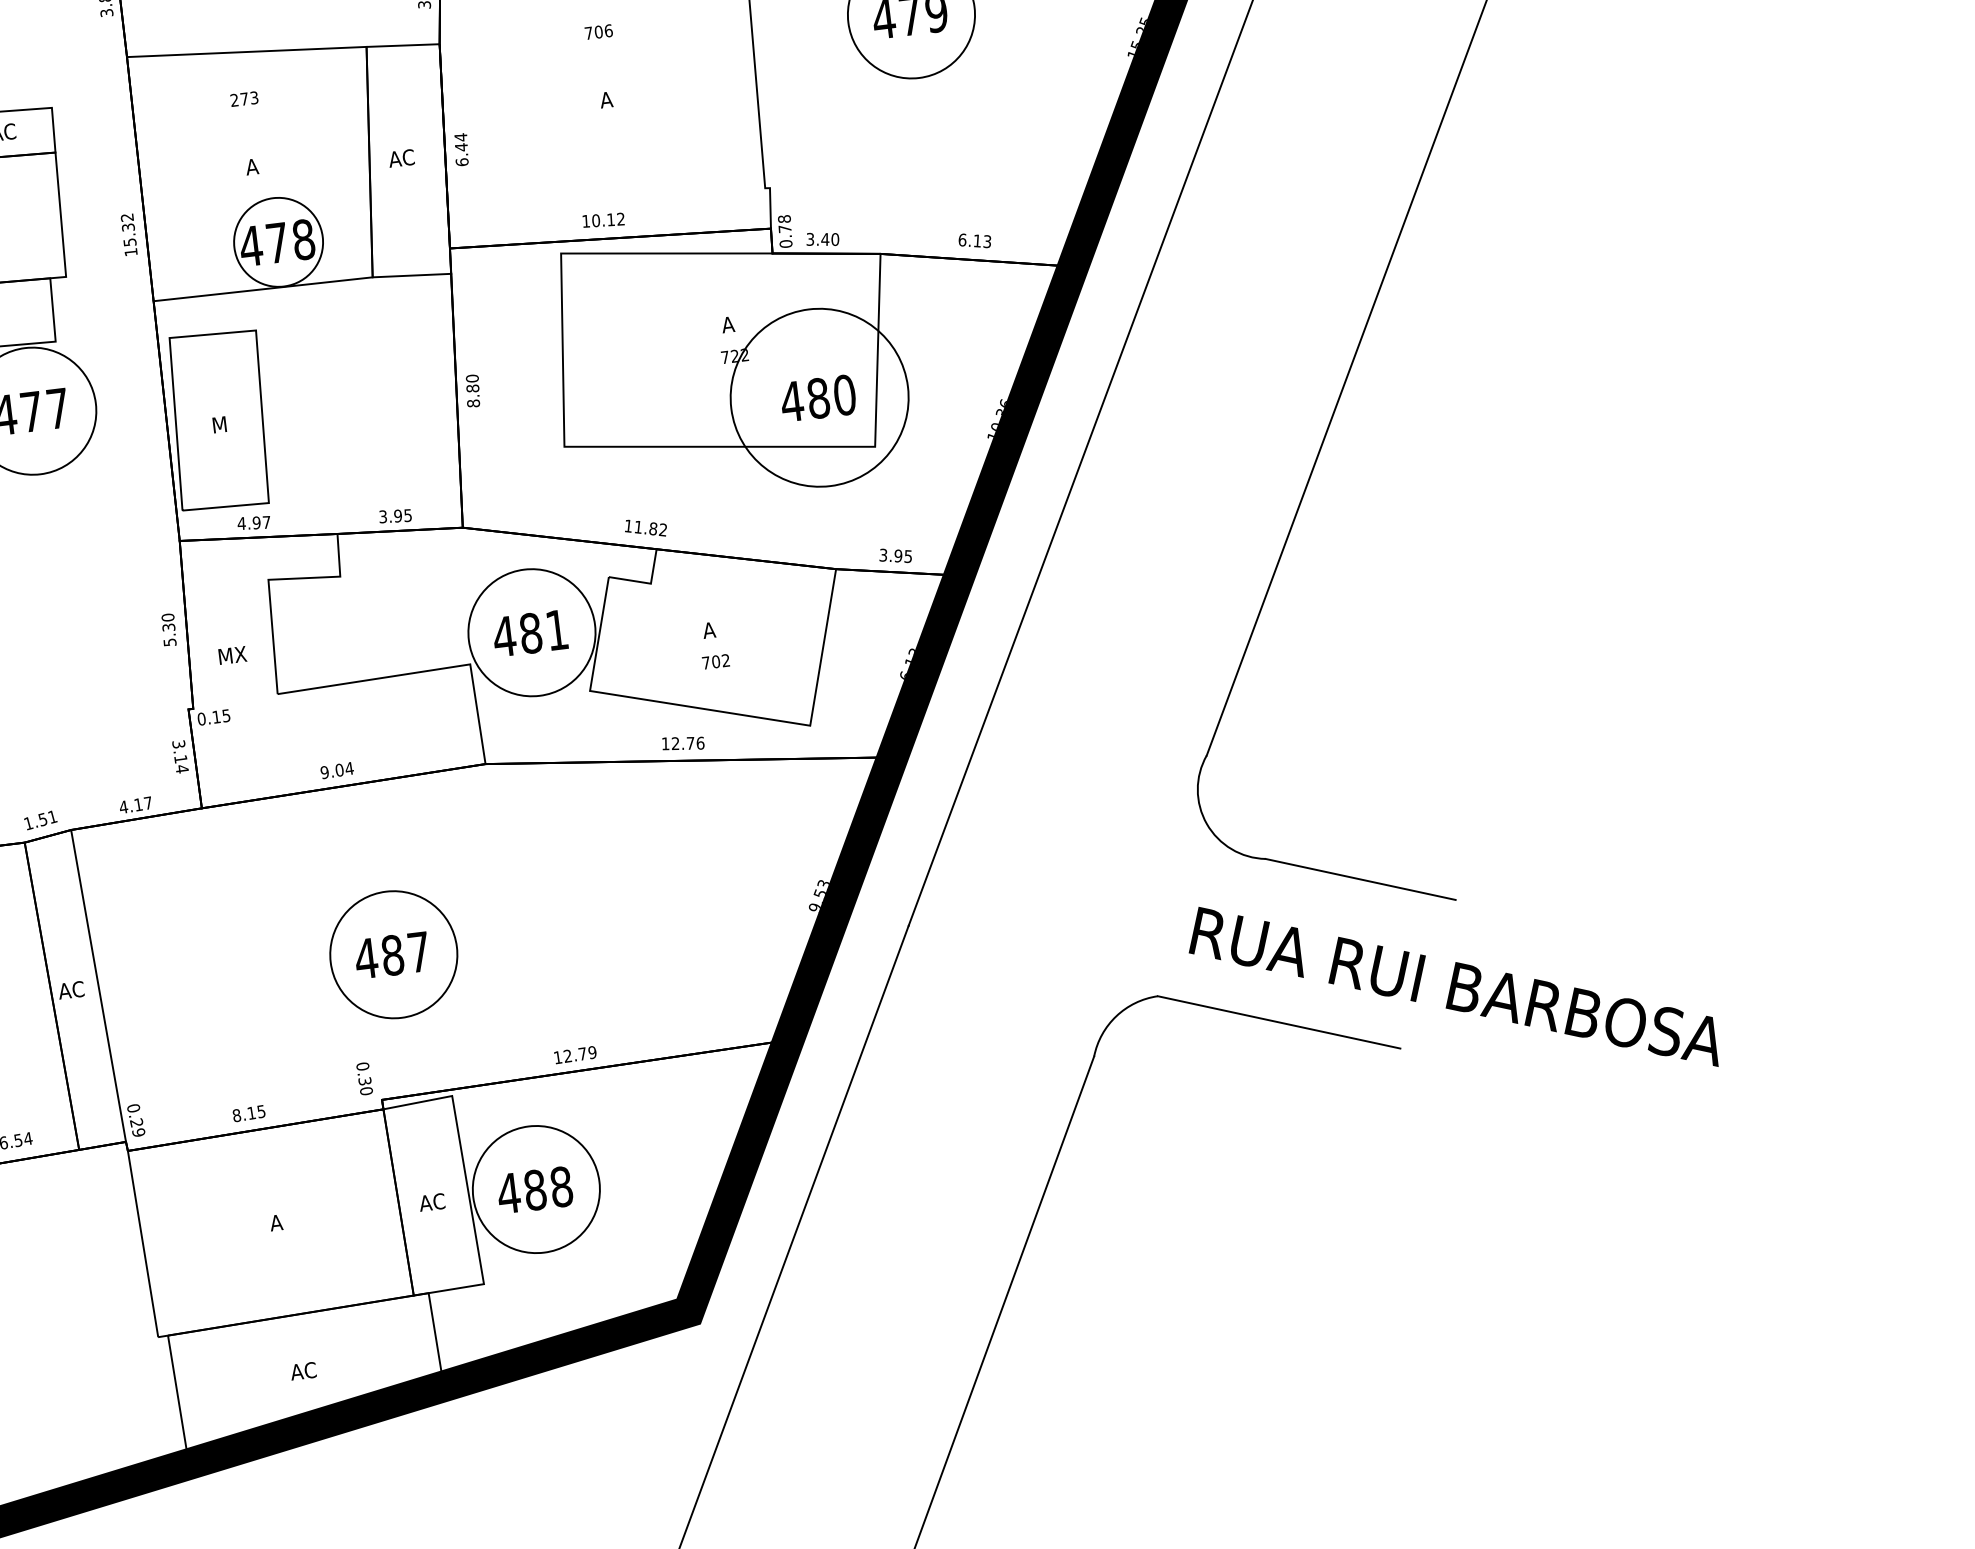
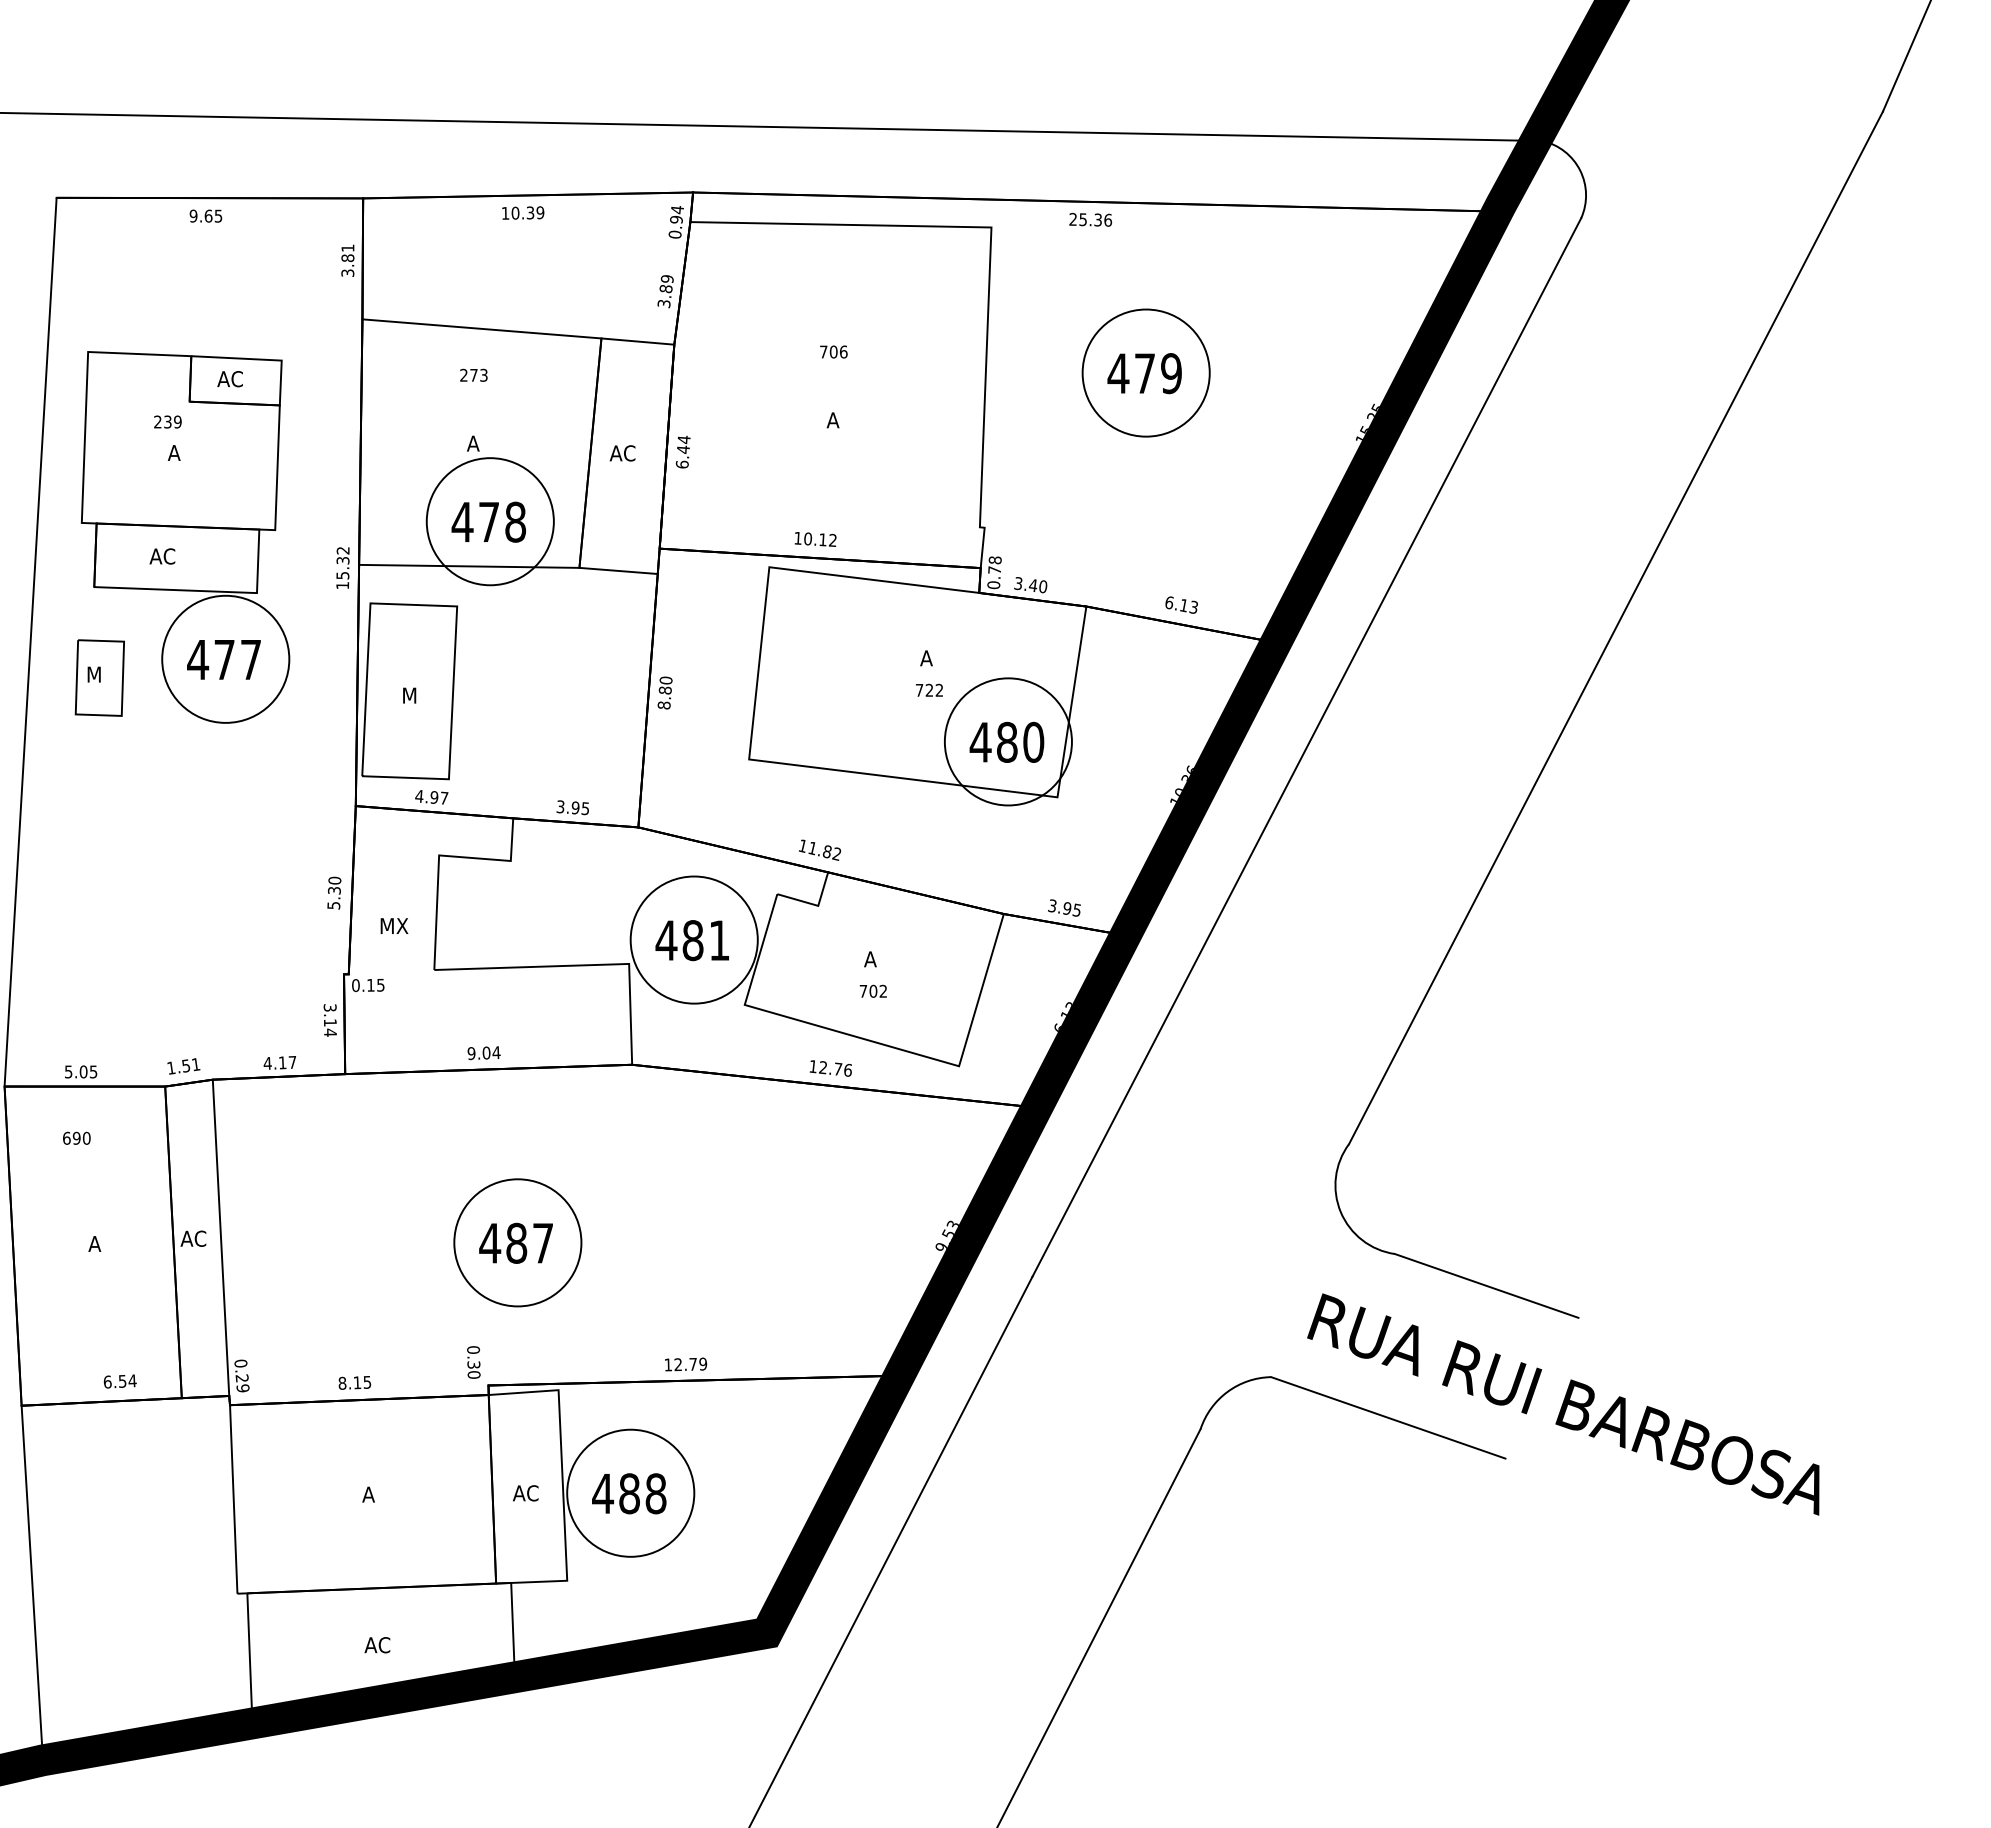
text: (128, 234) -> (342, 567), moved
circle: (277, 242) -> (489, 521), size x1.43
circle: (818, 397) -> (1007, 741), size x0.71

